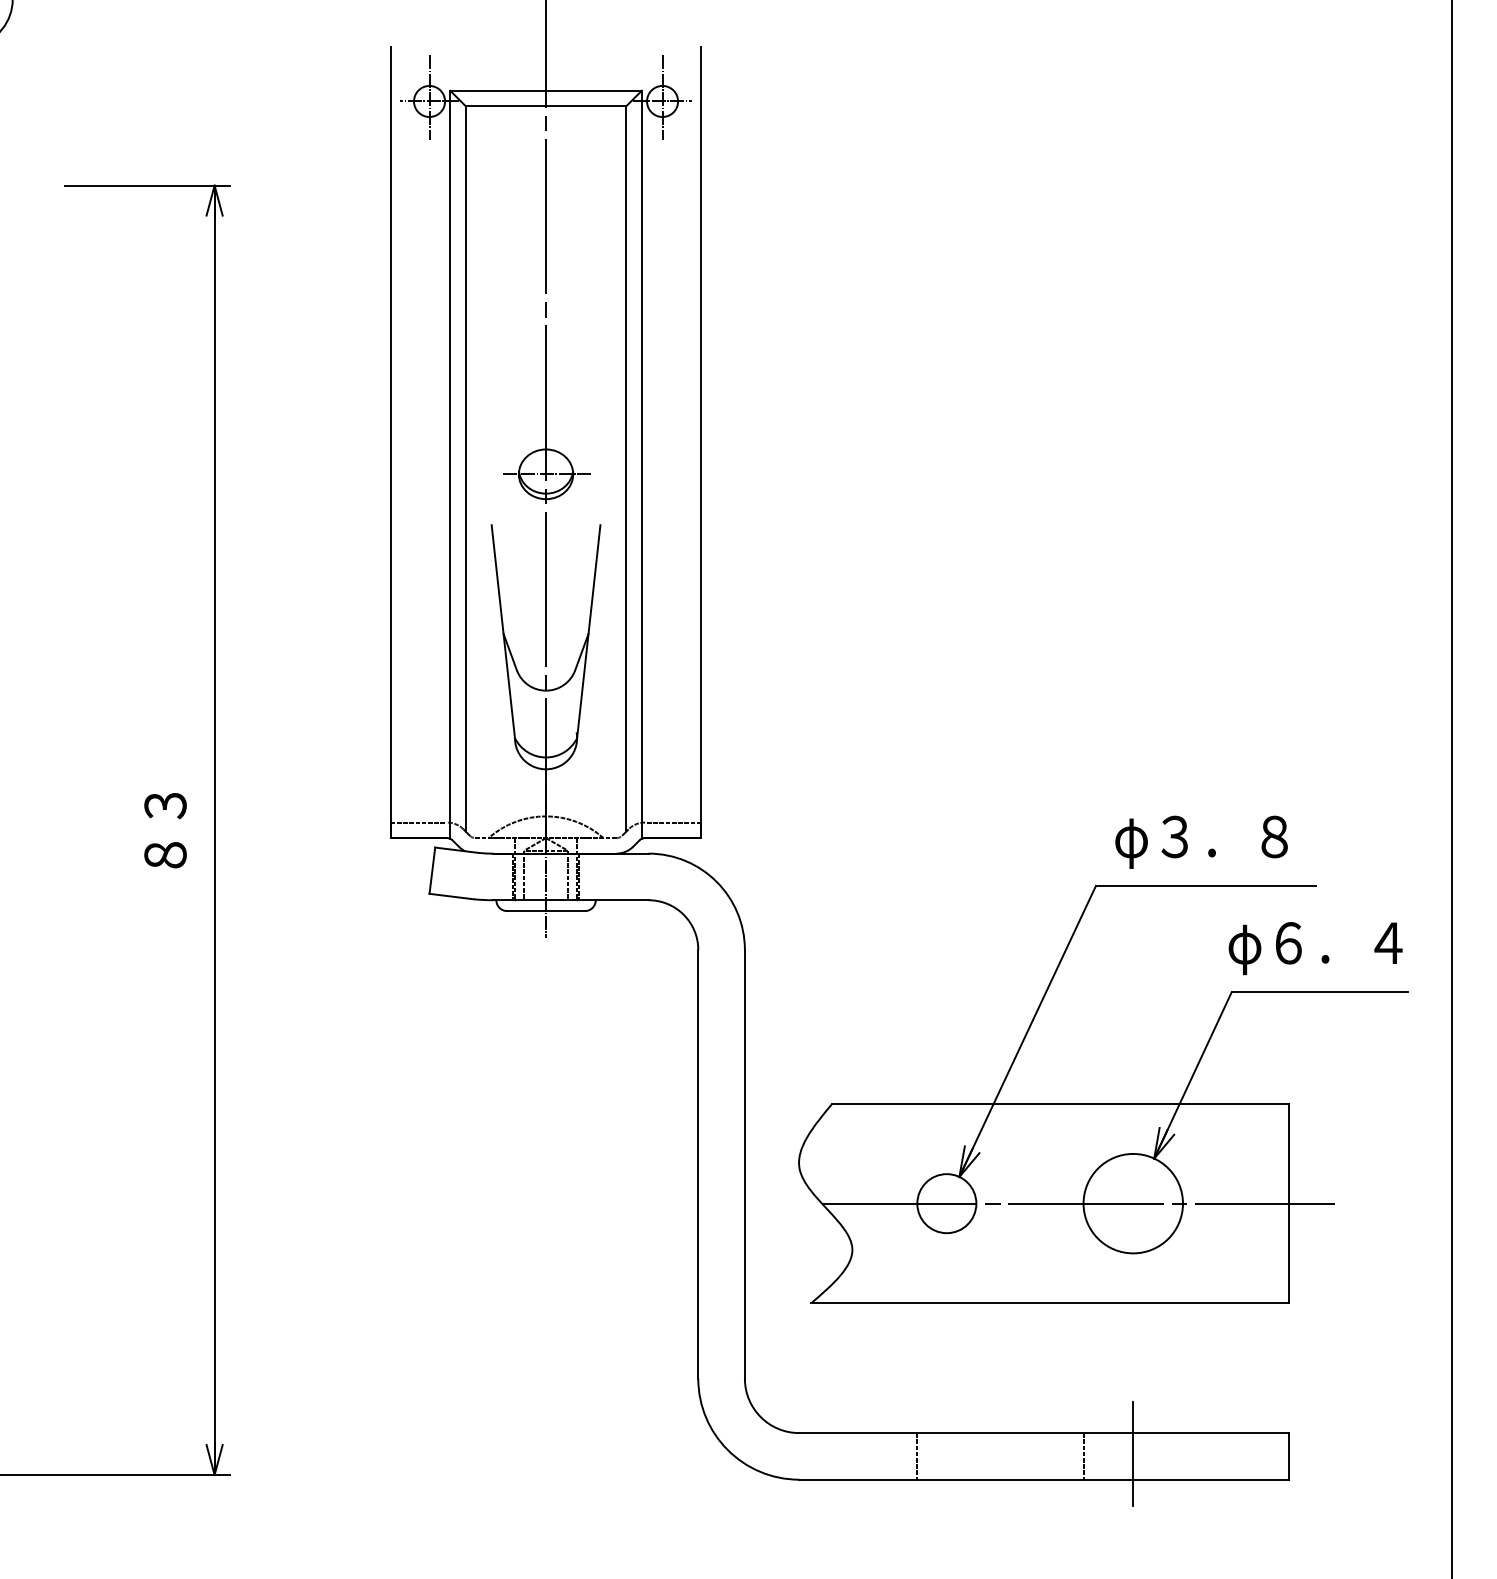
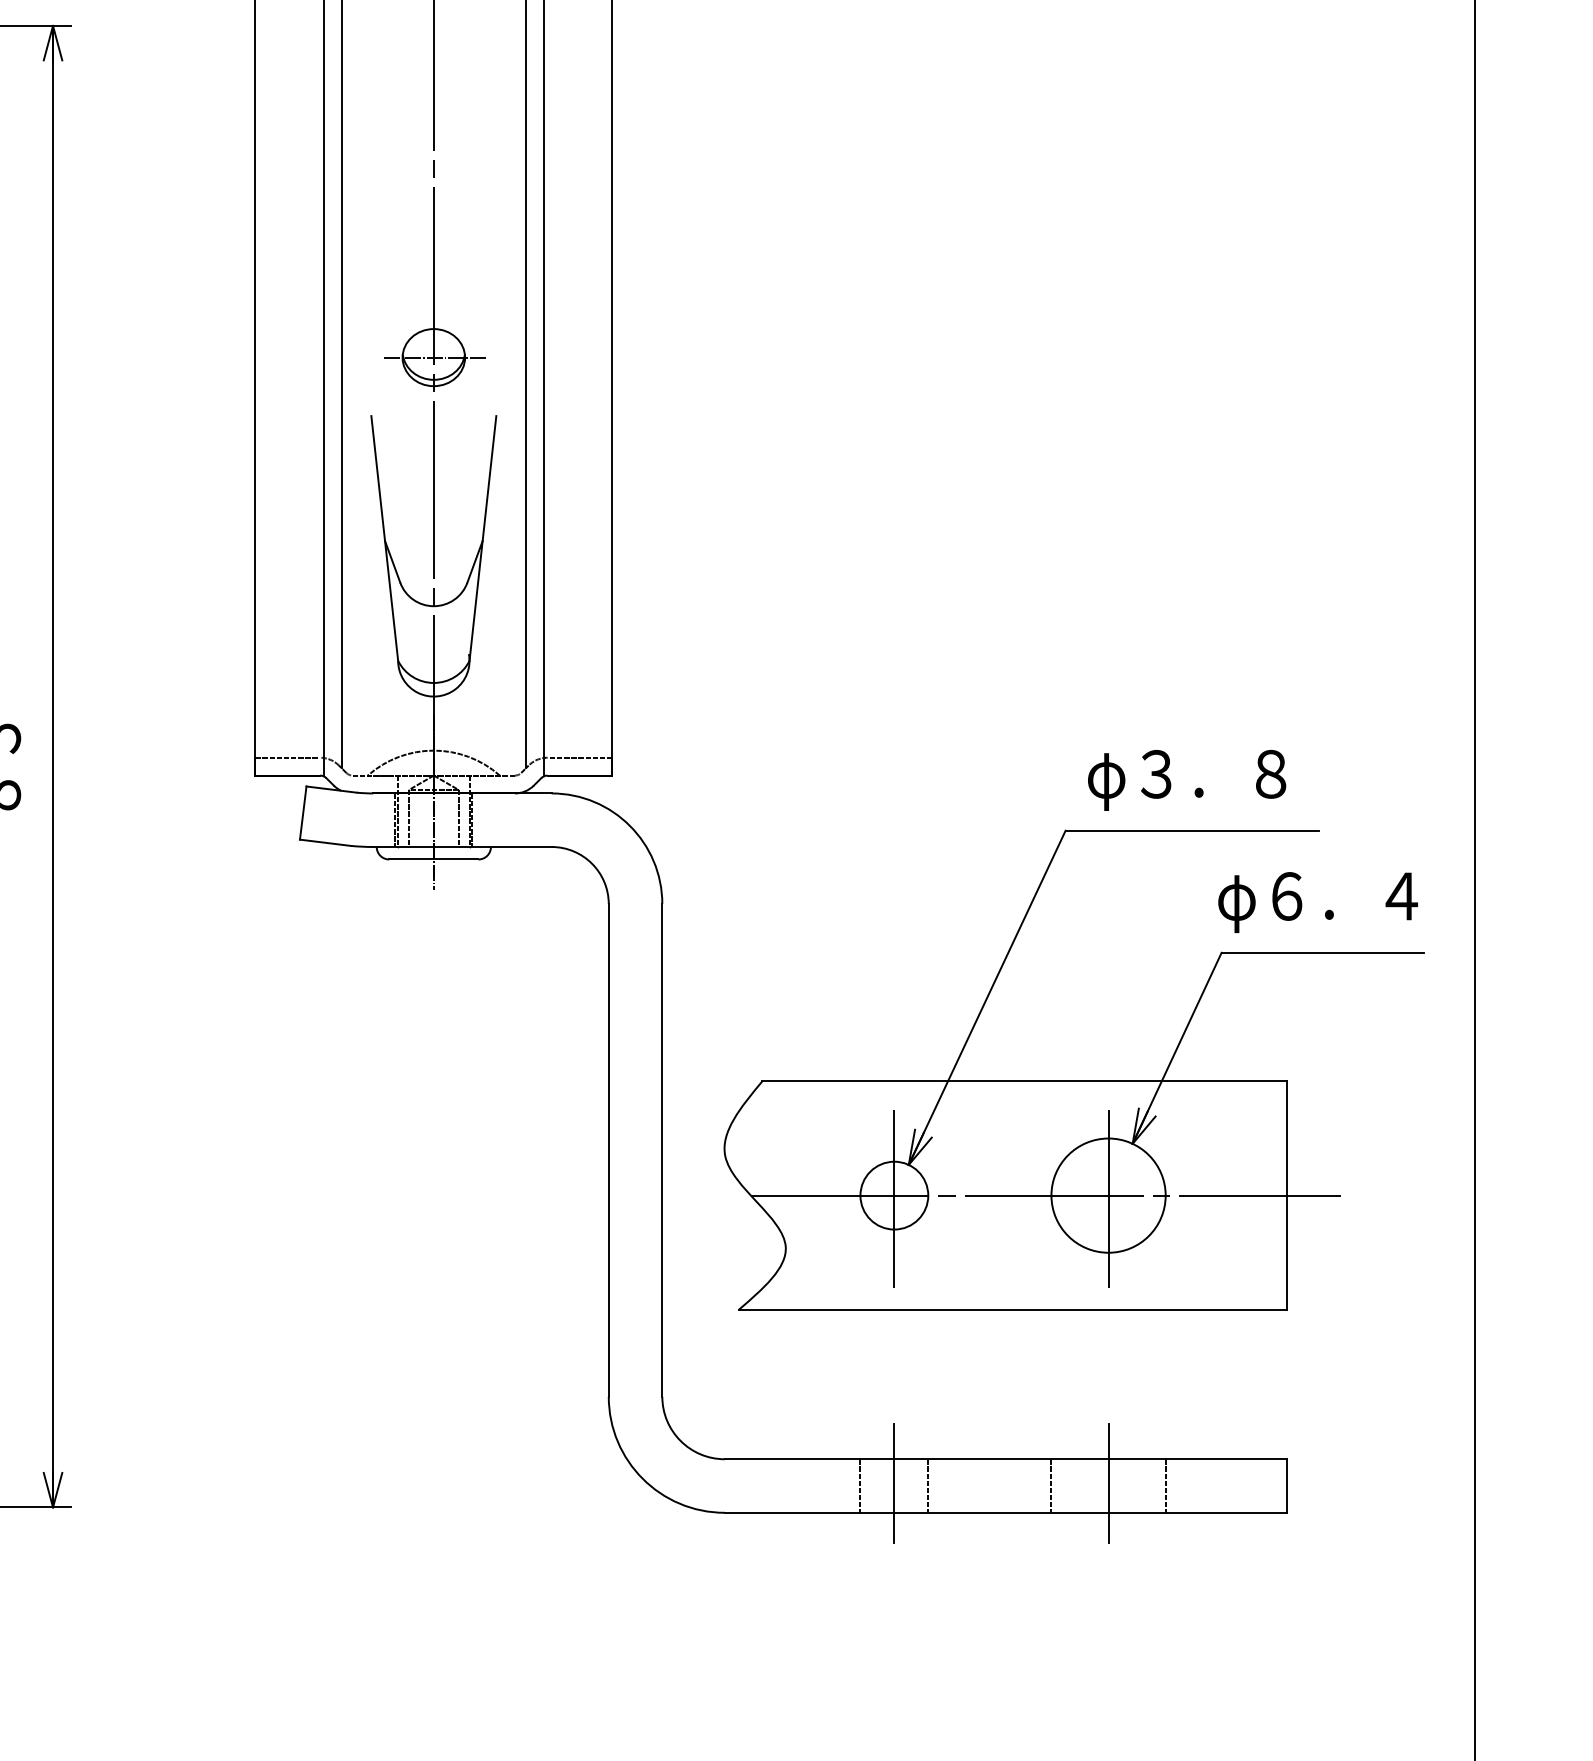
line: (946, 1203) -> (893, 1195), added
line: (1133, 1203) -> (1108, 1195), added
line: (946, 1454) -> (893, 1483), added
line: (976, 1456) -> (928, 1486), added
line: (1182, 1456) -> (1165, 1486), added

